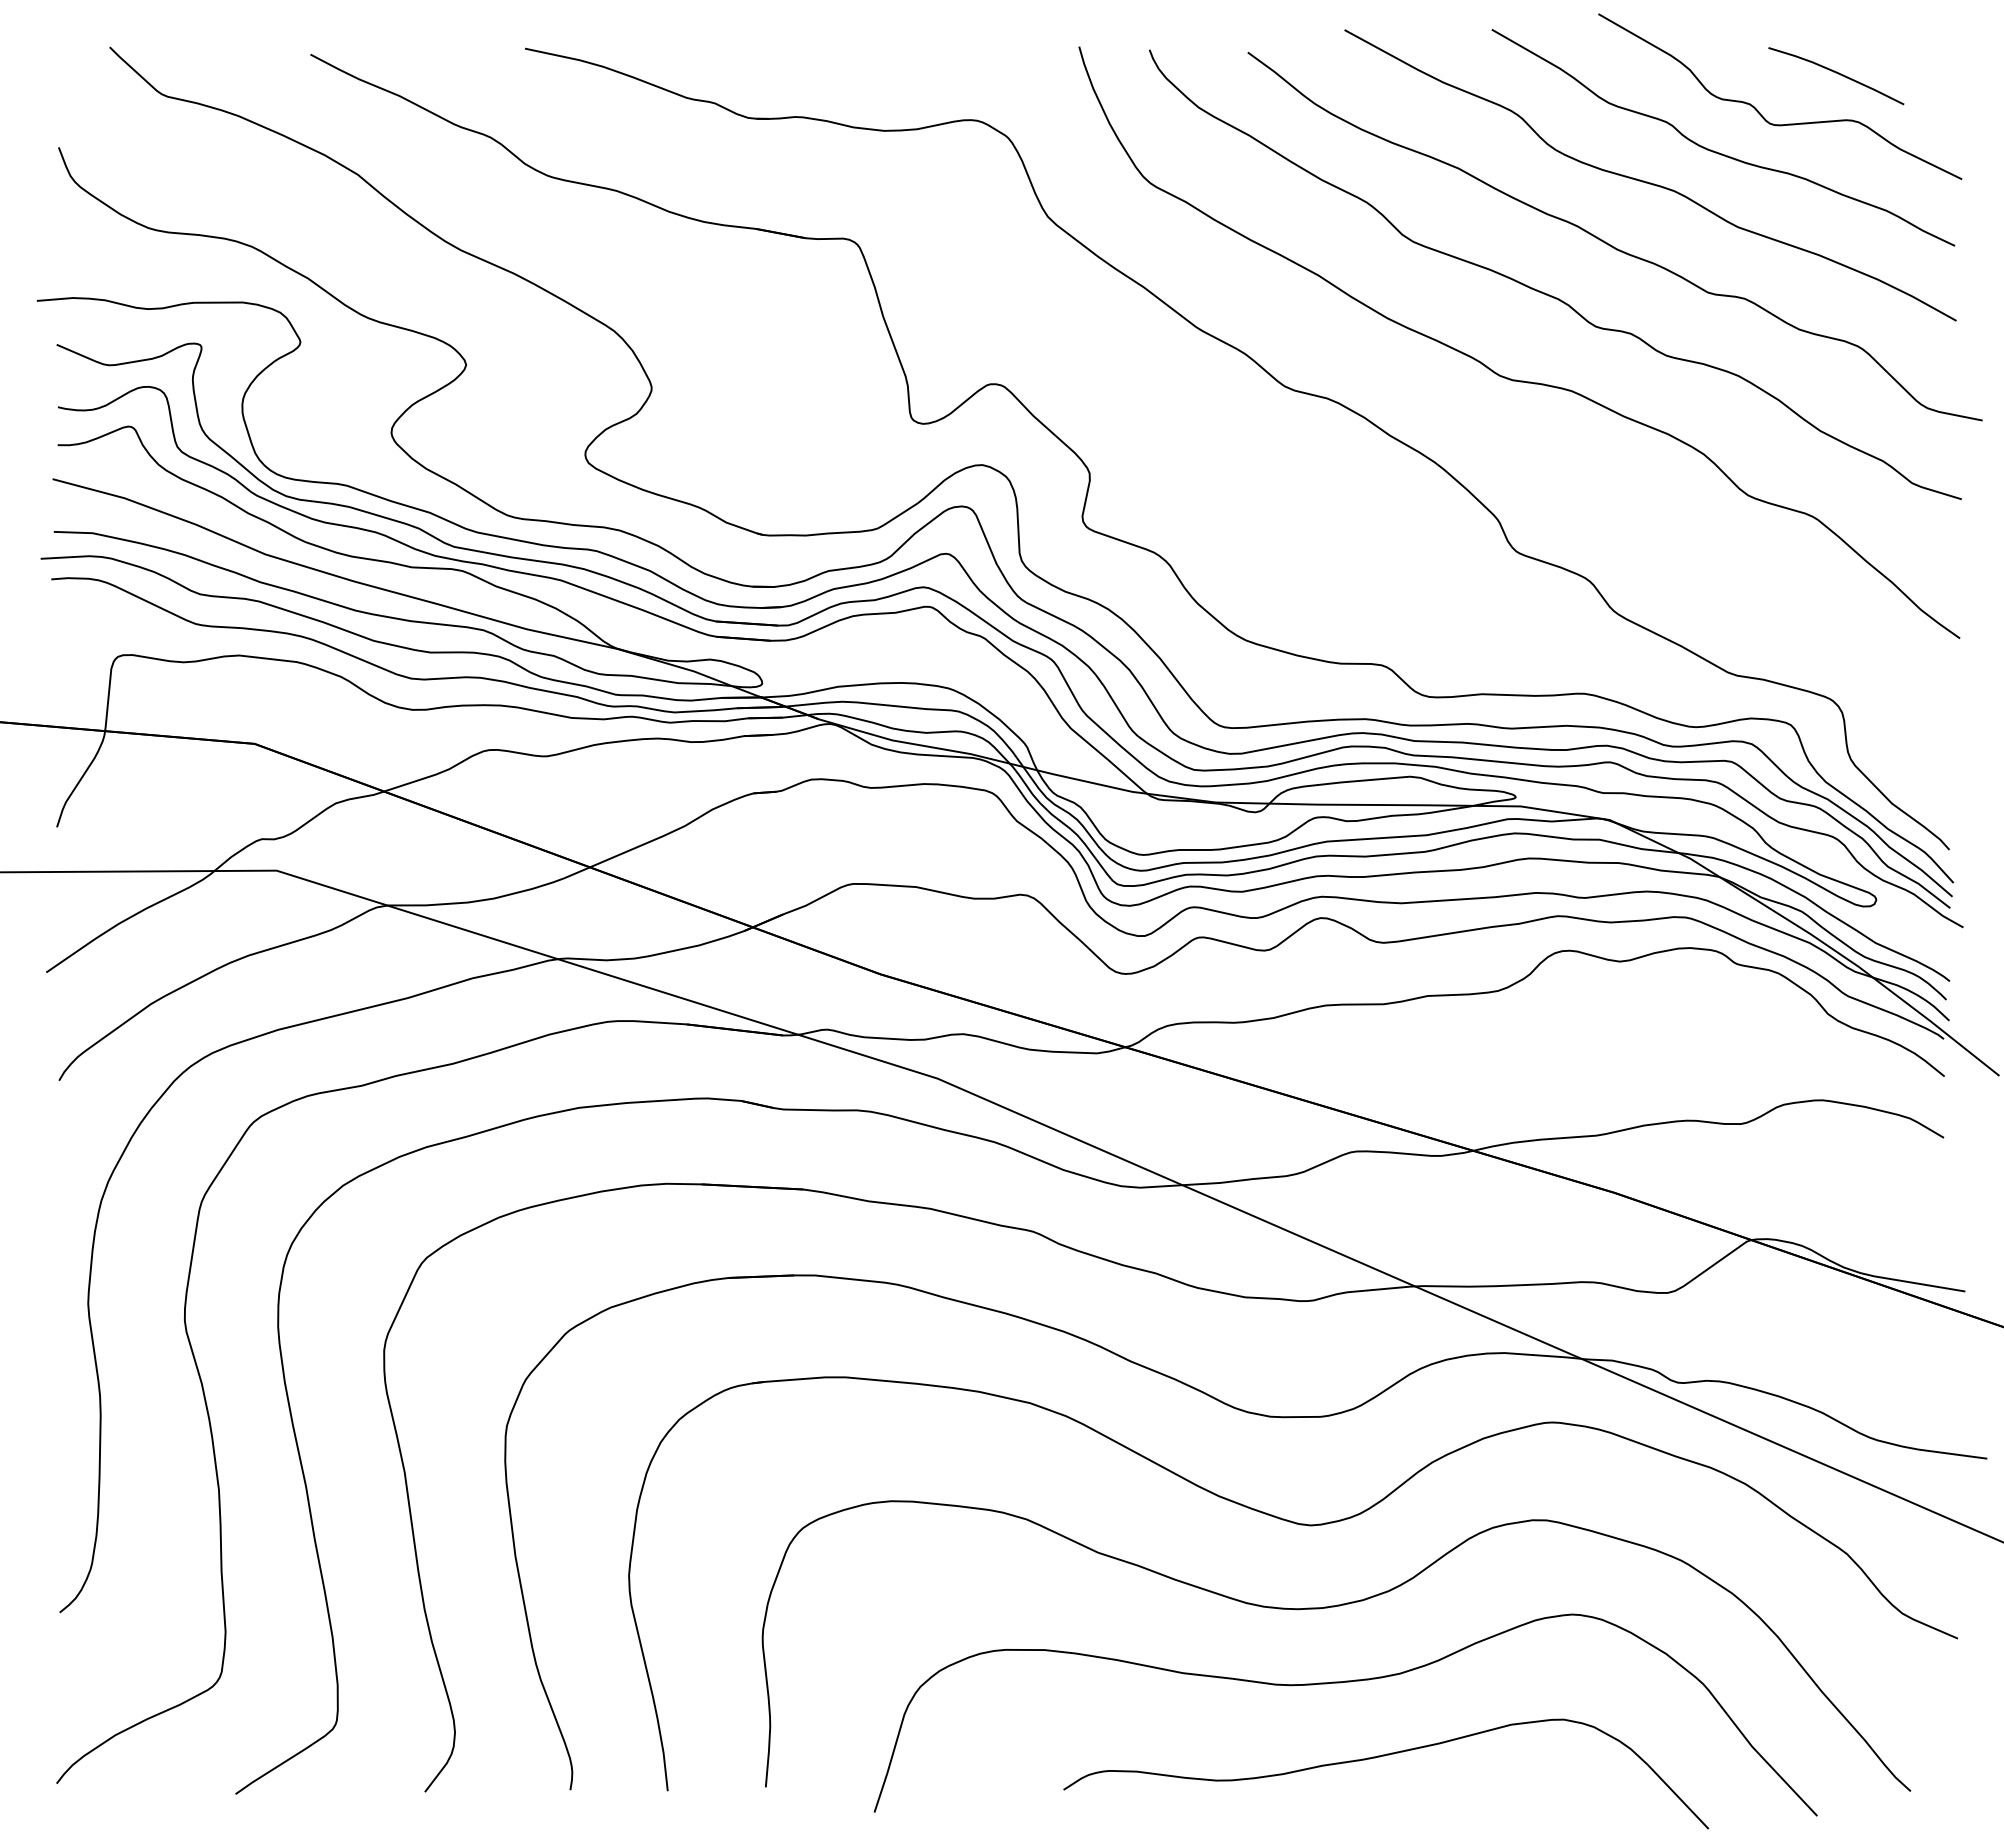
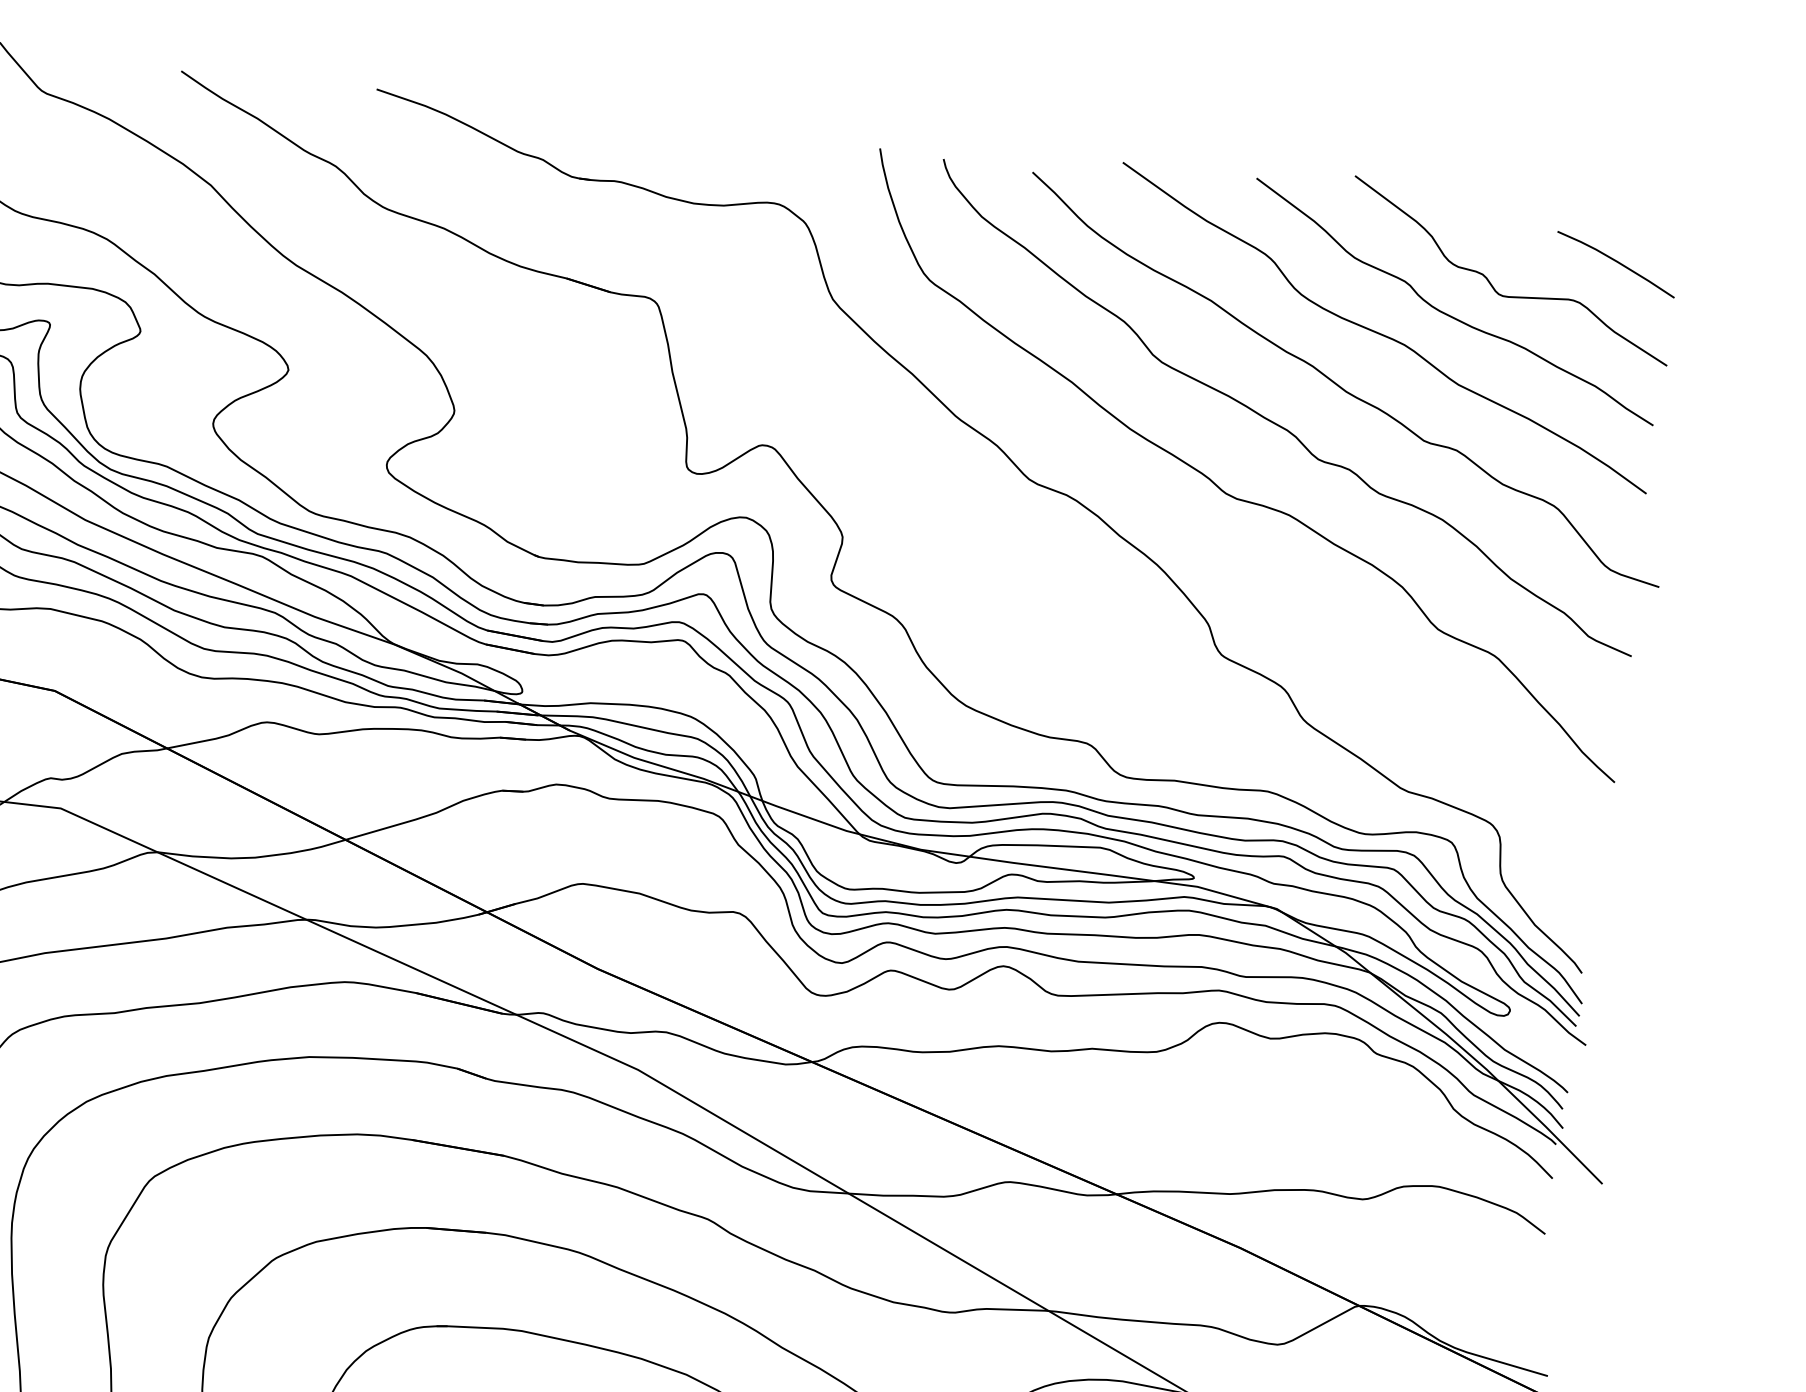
curve: (1838, 74) -> (1618, 263), moved

